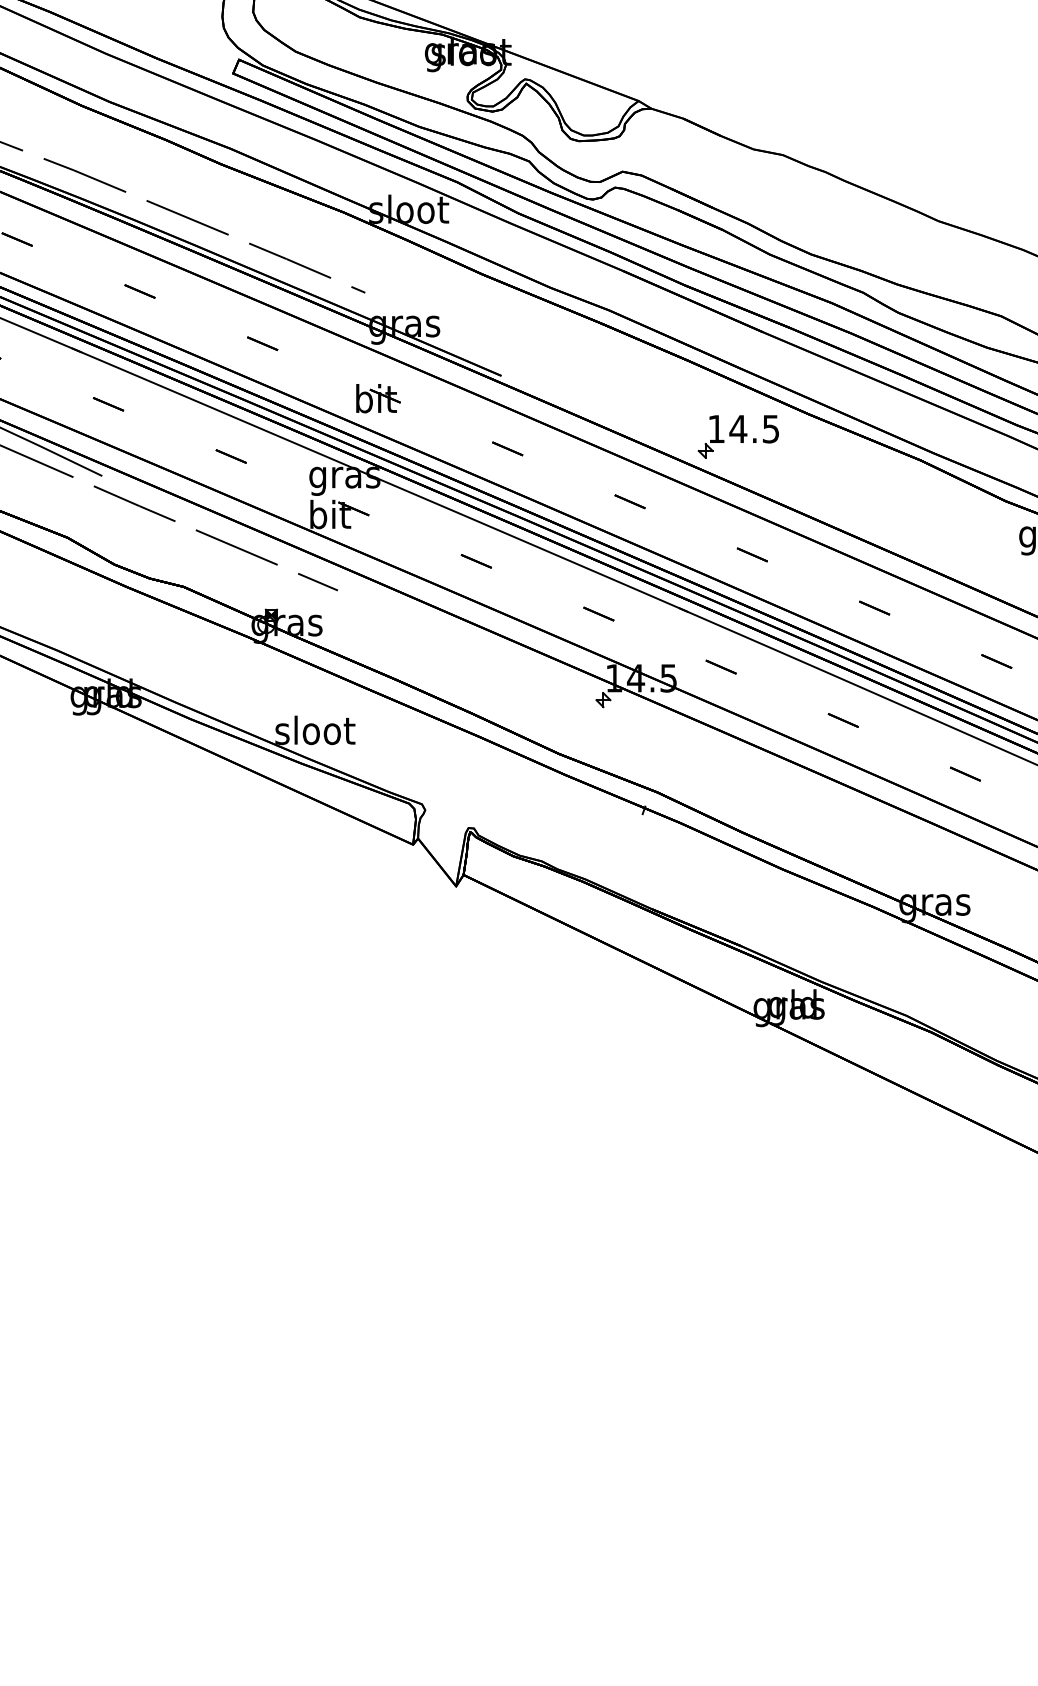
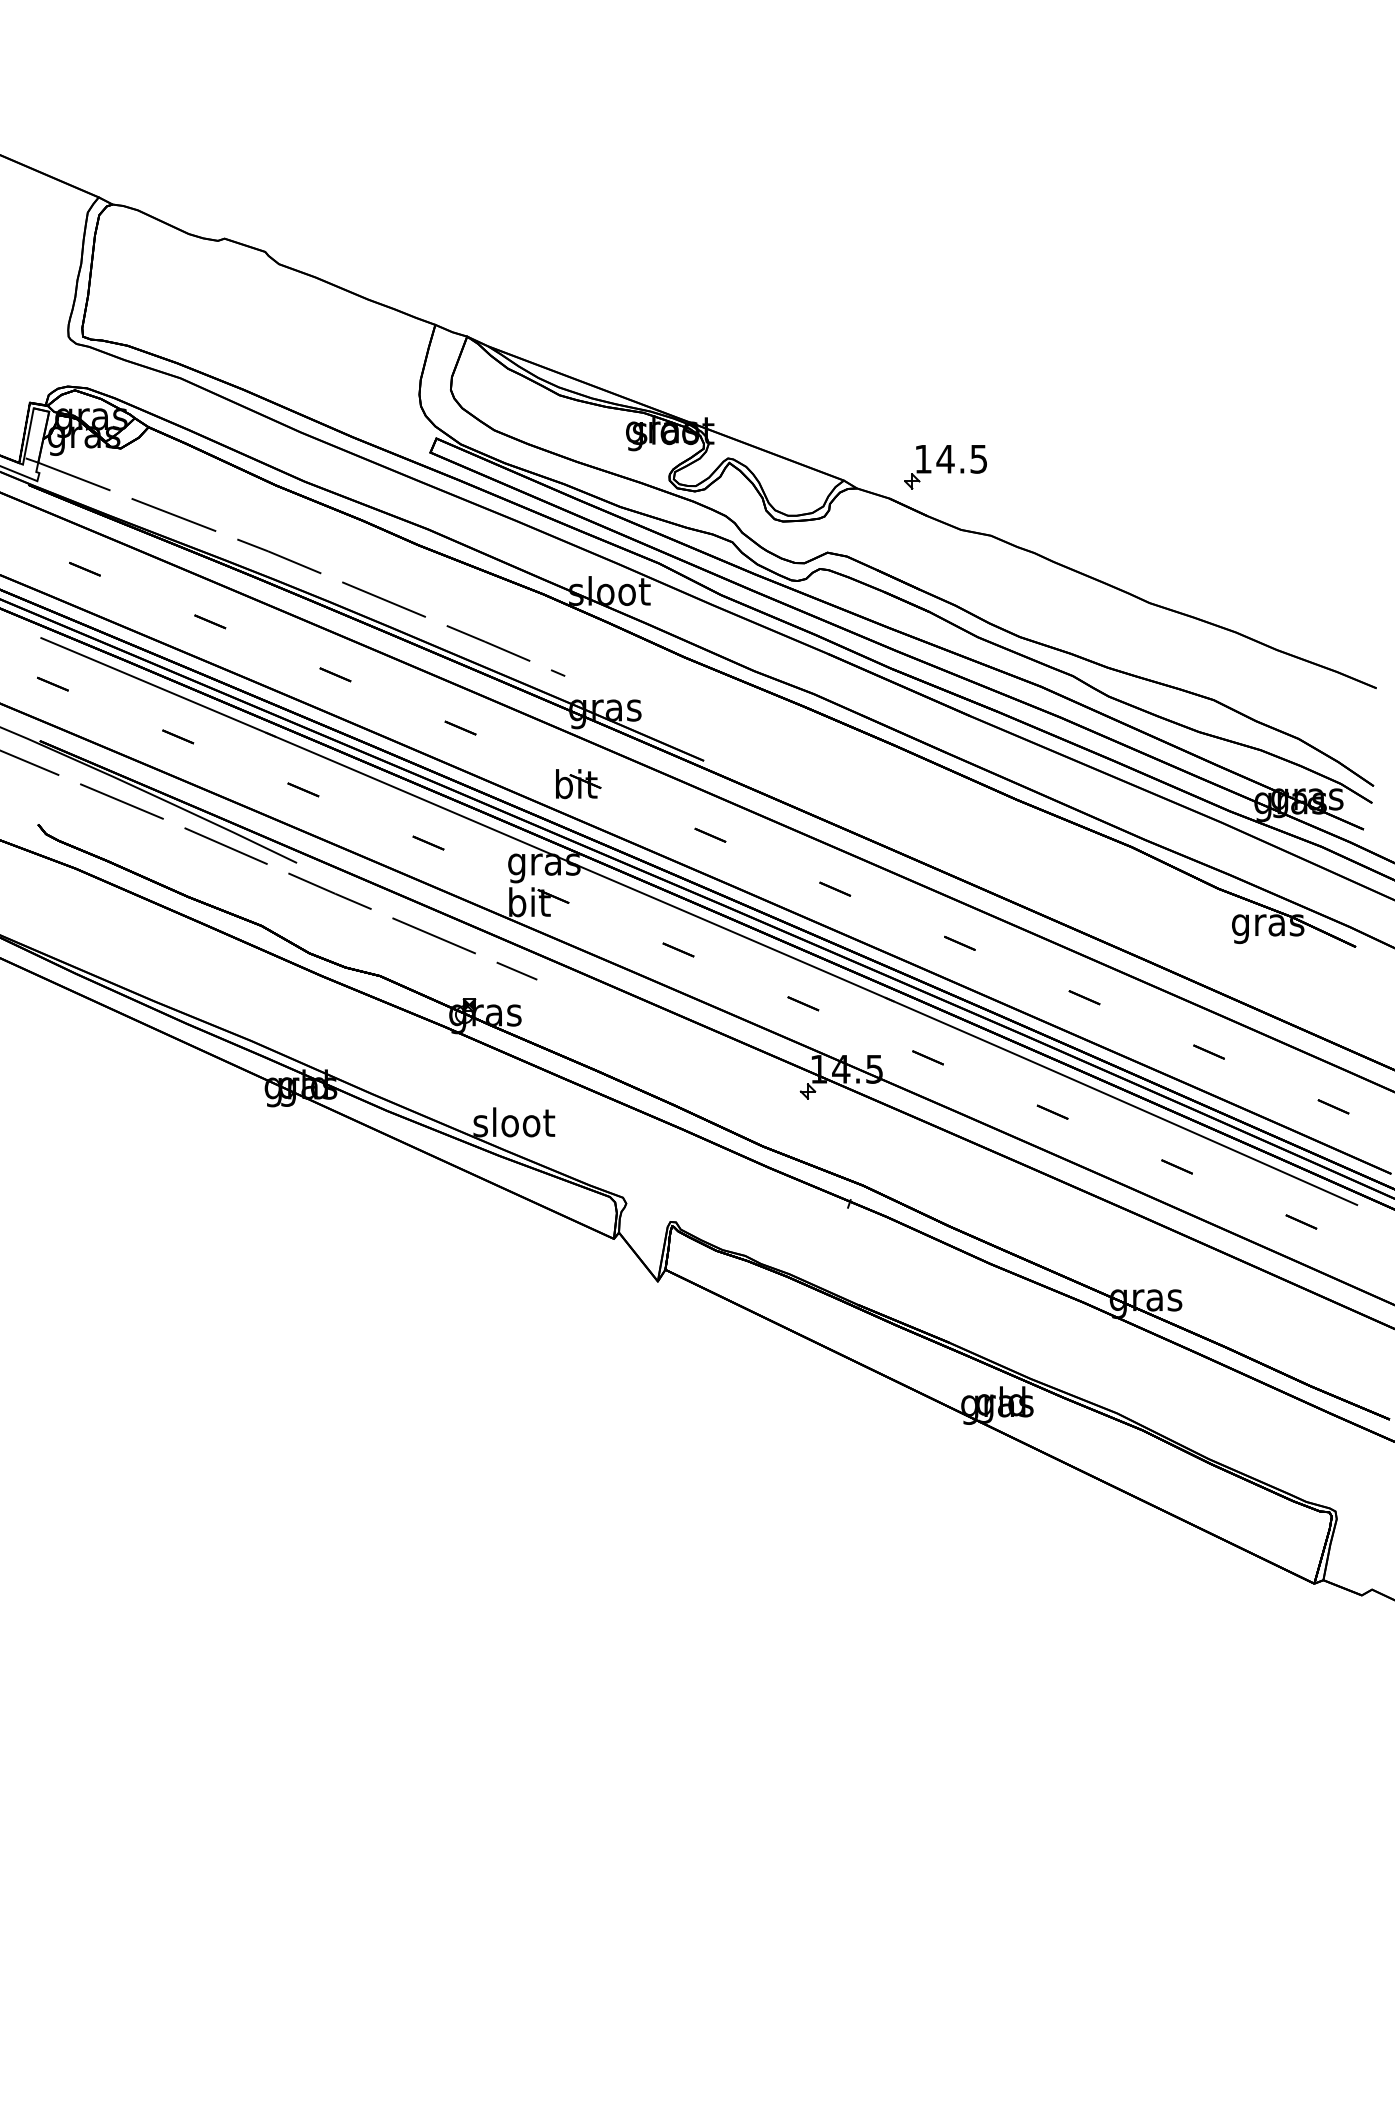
part: (738, 437) -> (945, 467), moved

